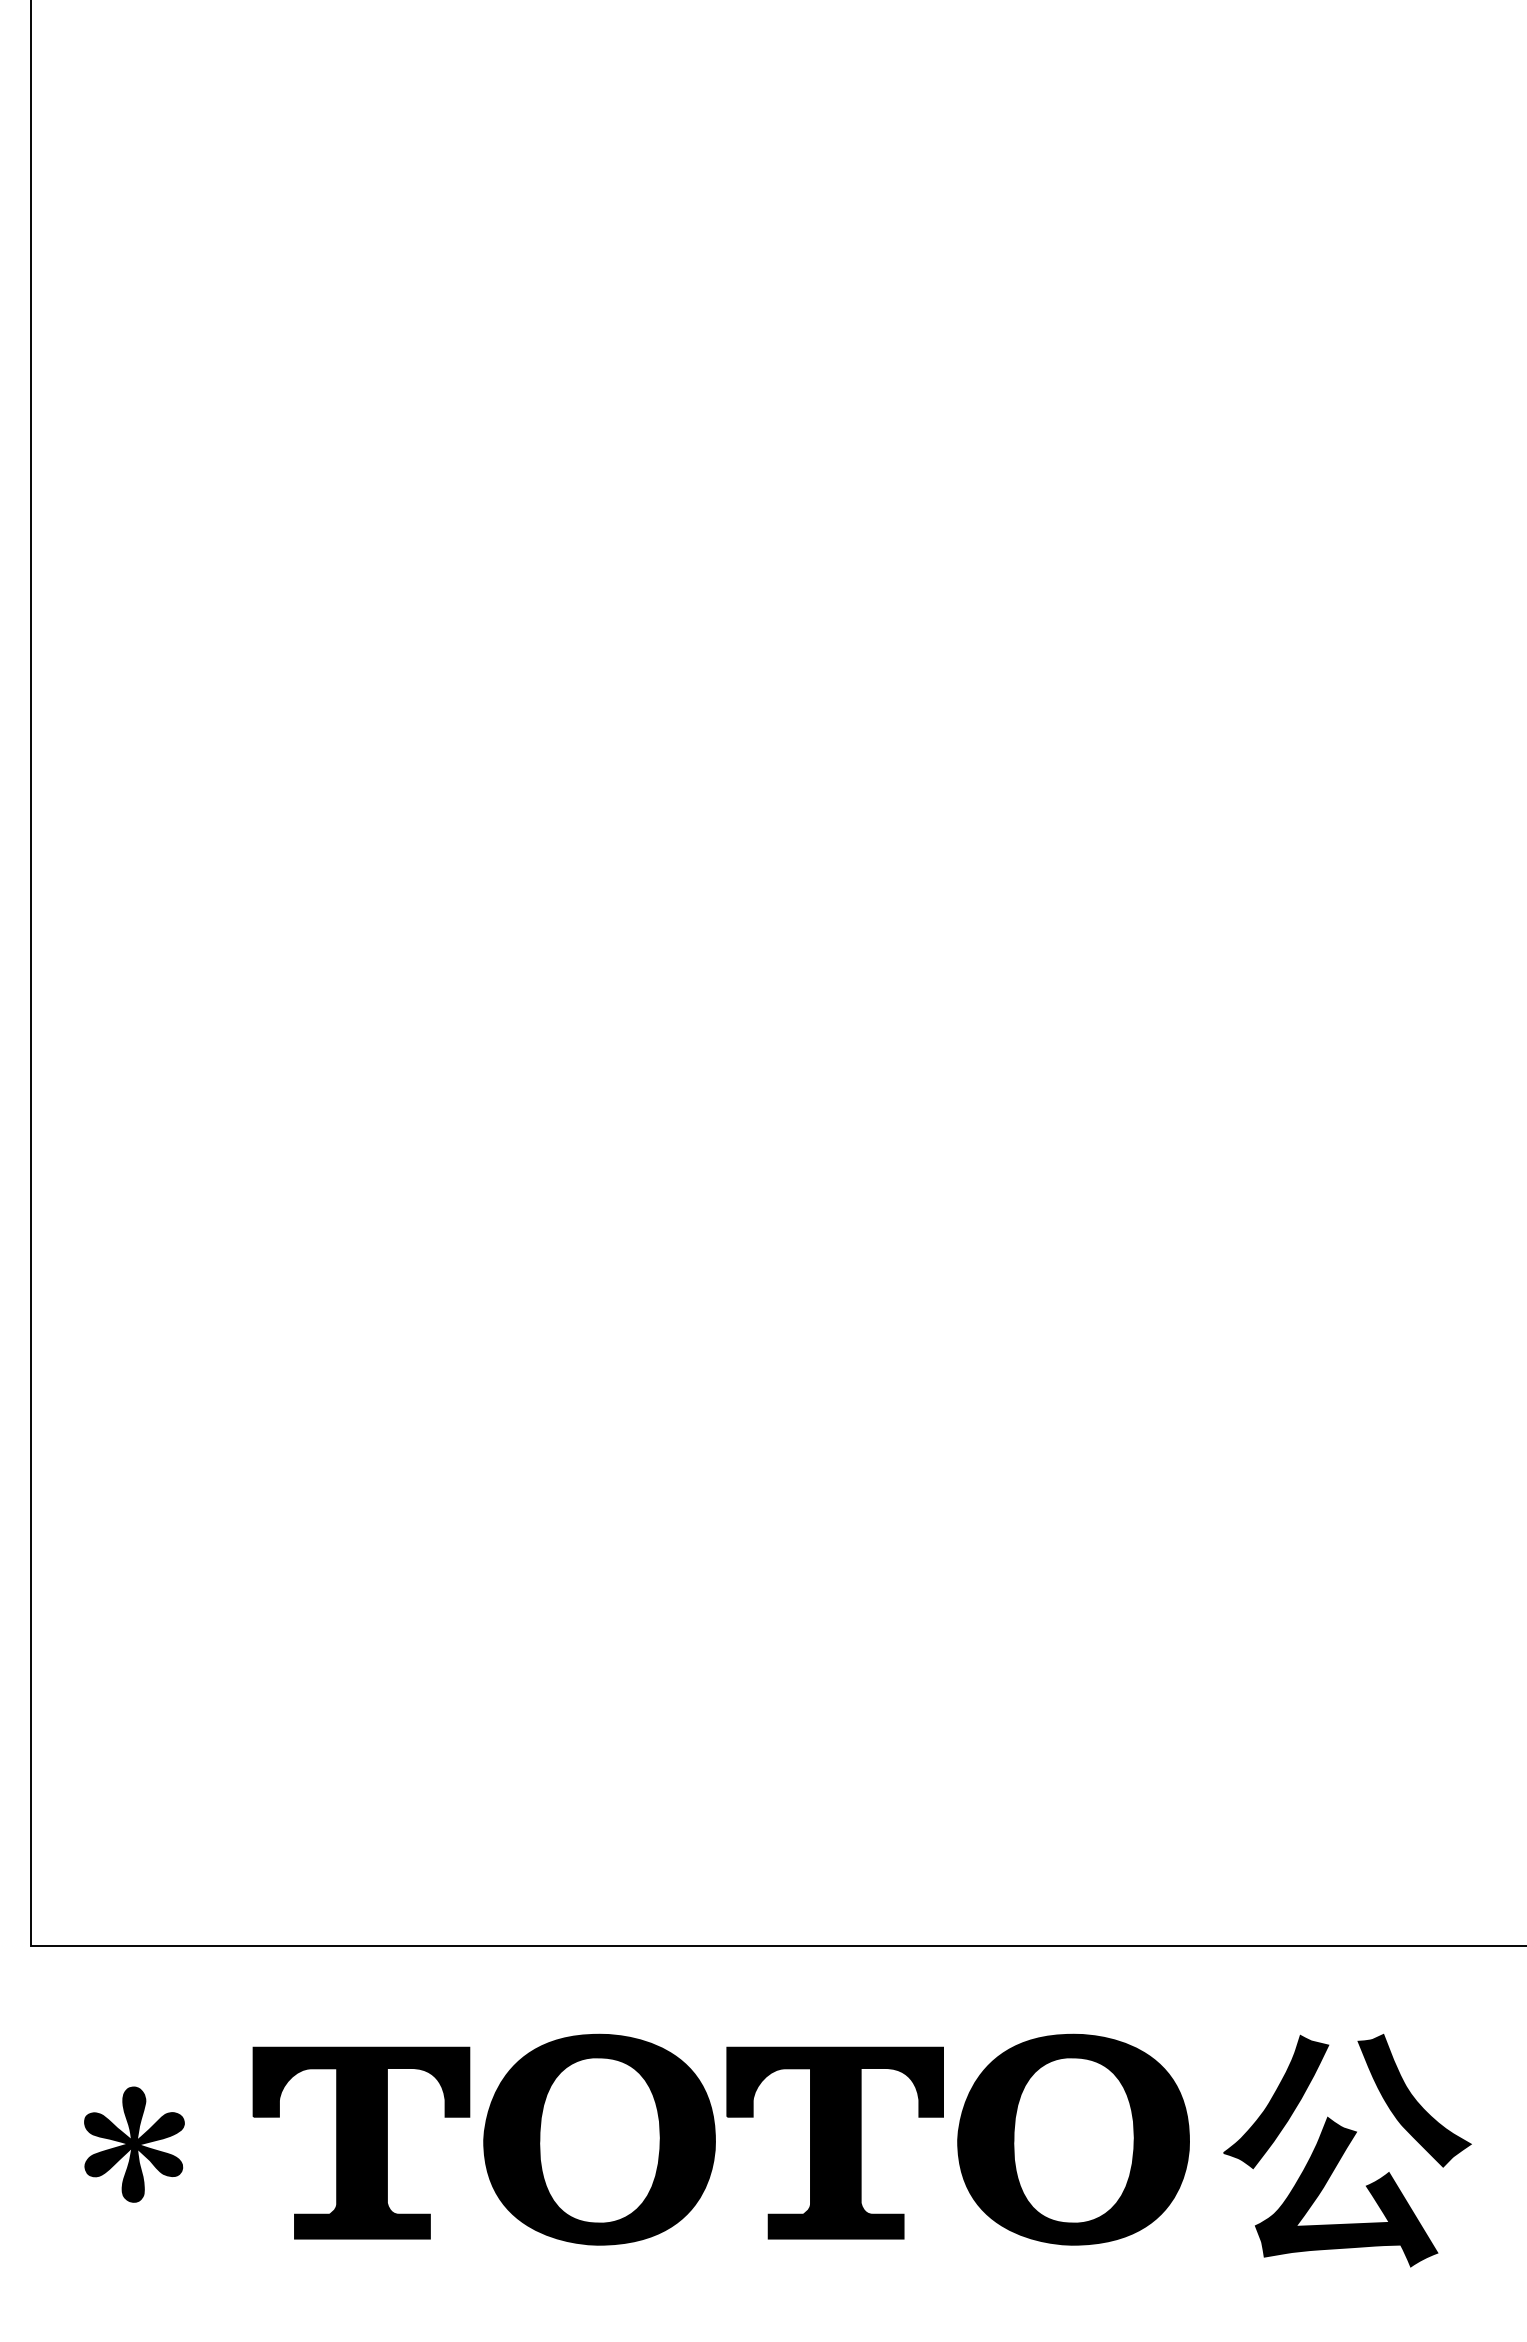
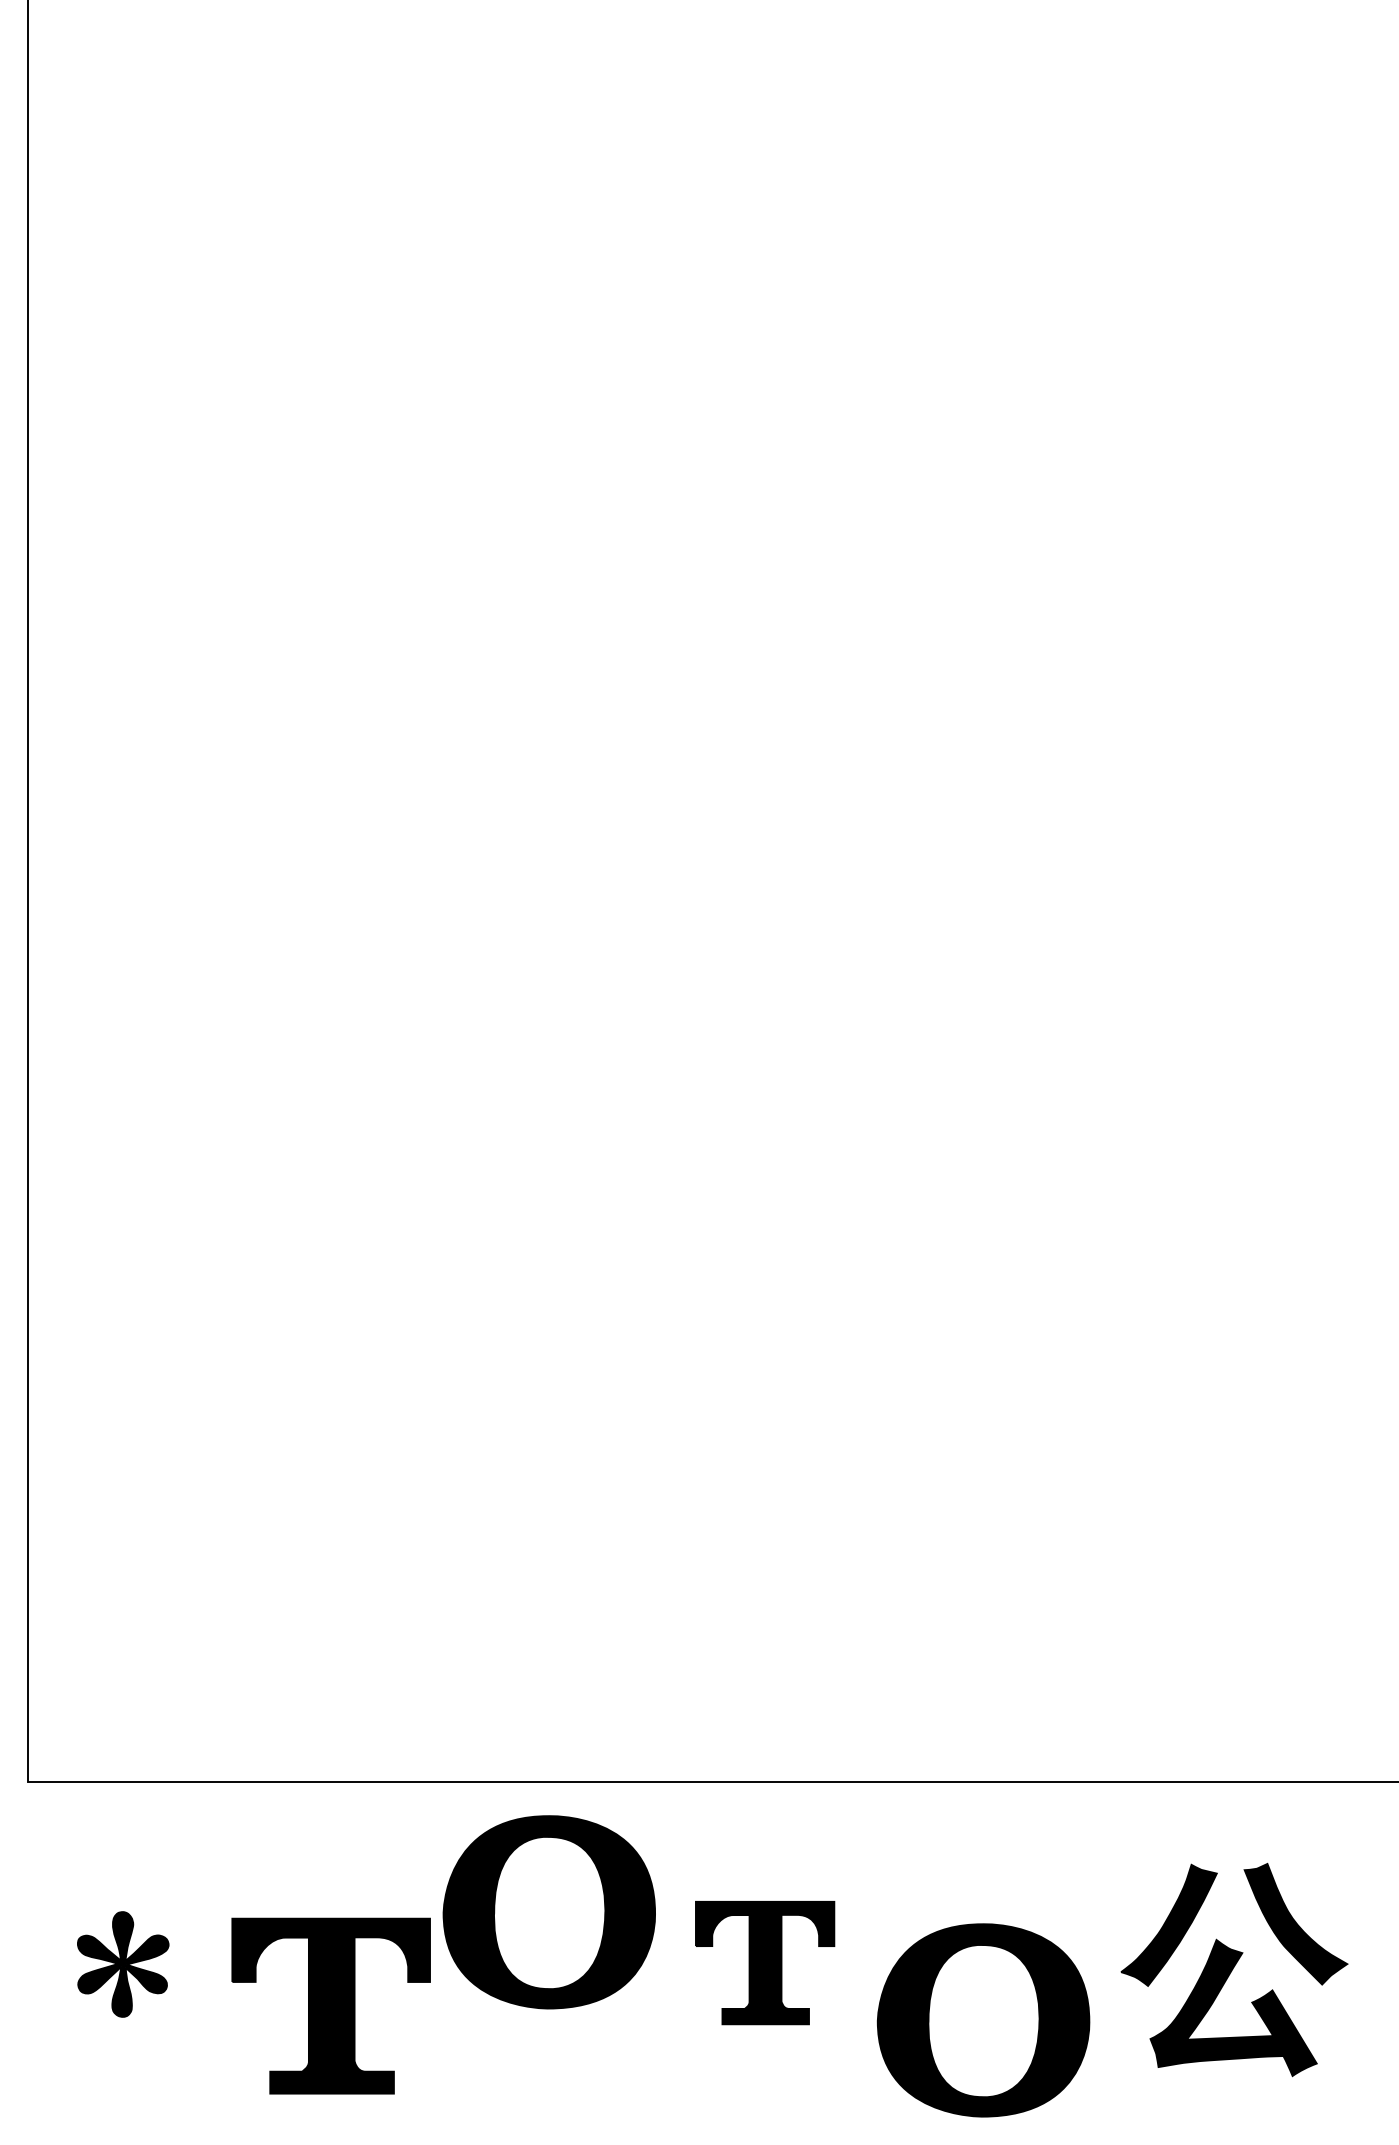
part: (599, 2139) -> (549, 1912), moved
part: (1073, 2139) -> (983, 2020), moved
part: (361, 2142) -> (331, 2005), moved
part: (834, 2142) -> (764, 1962), size x0.7

